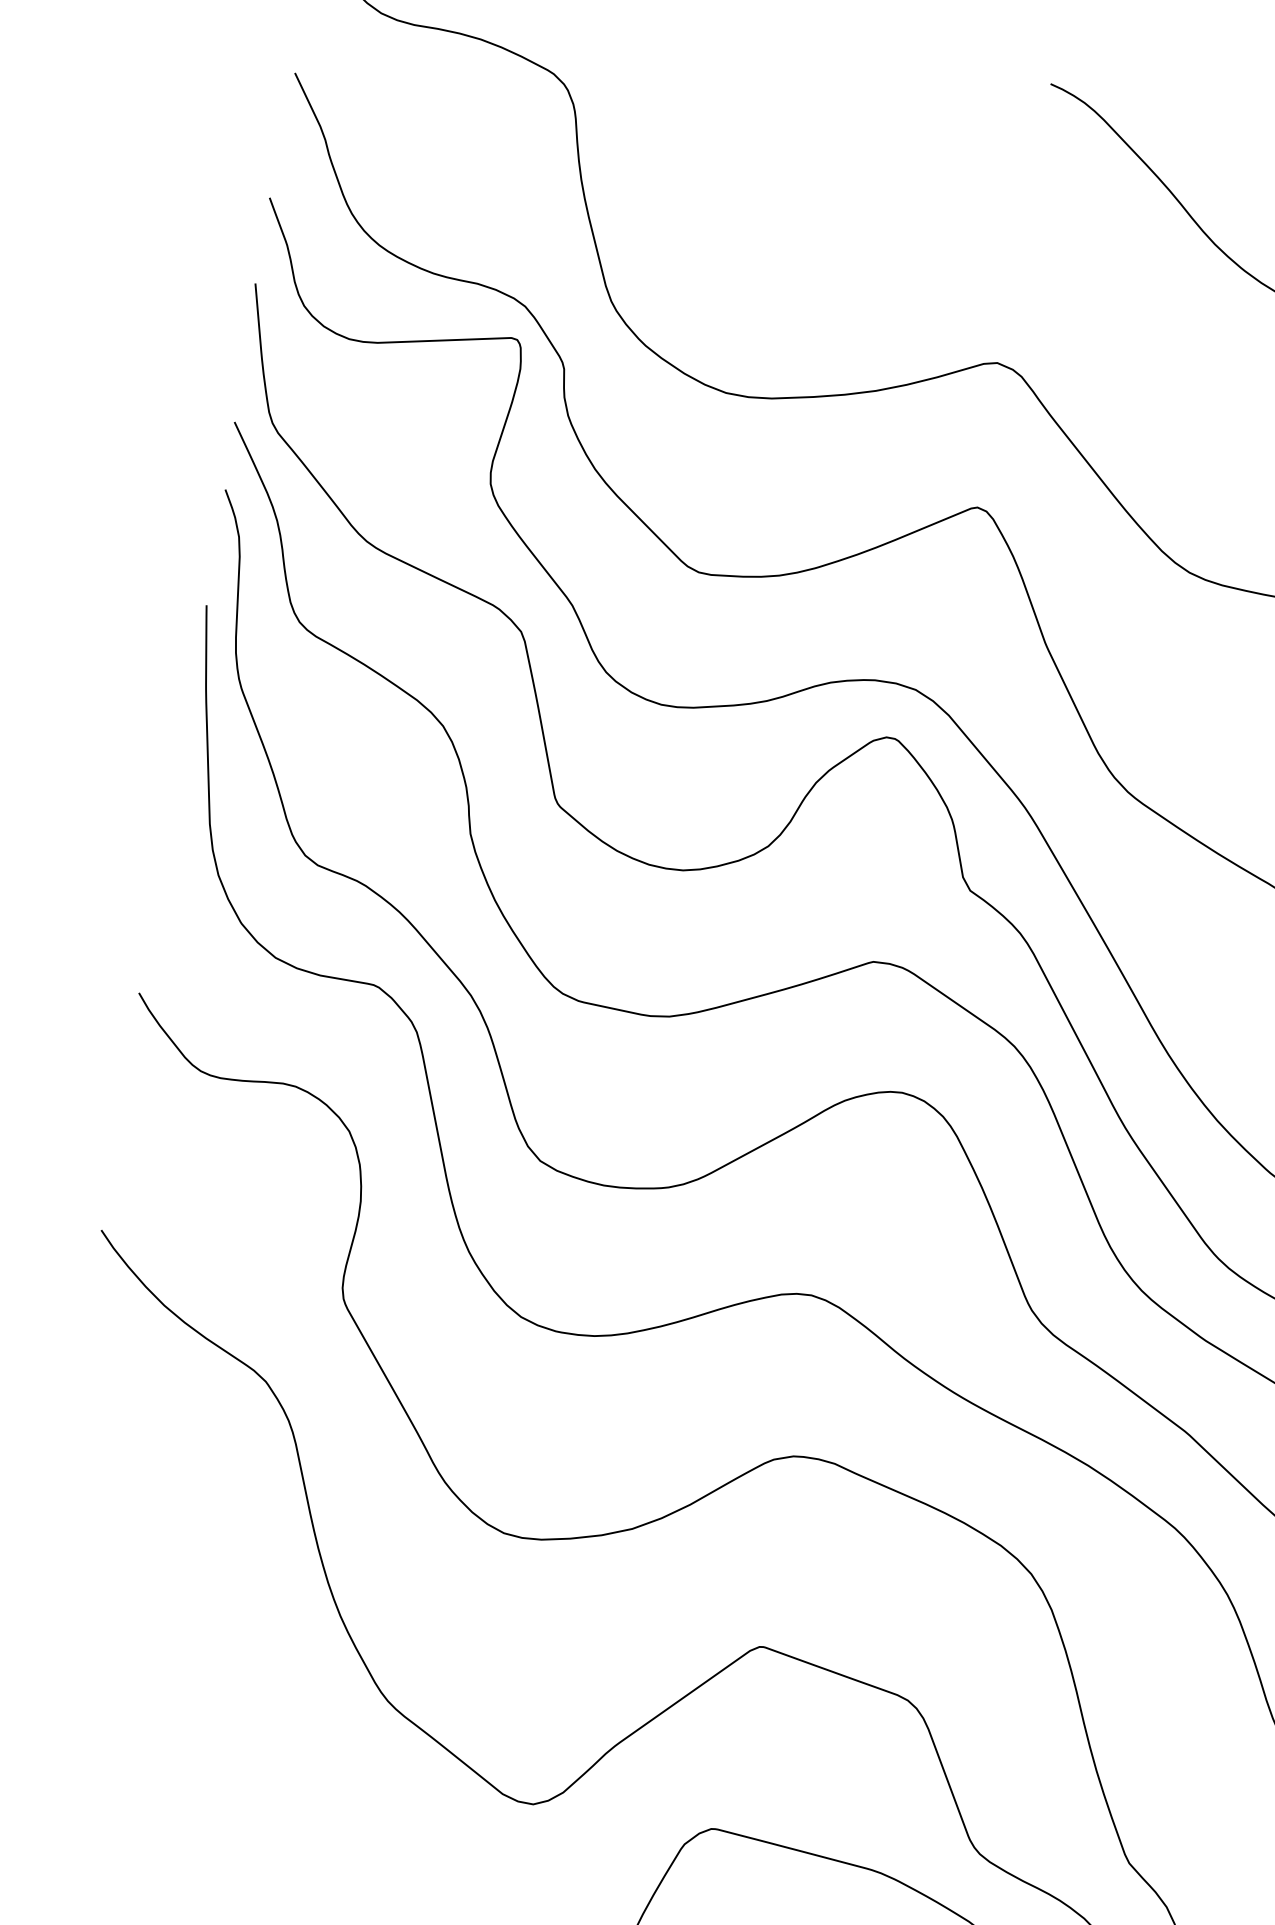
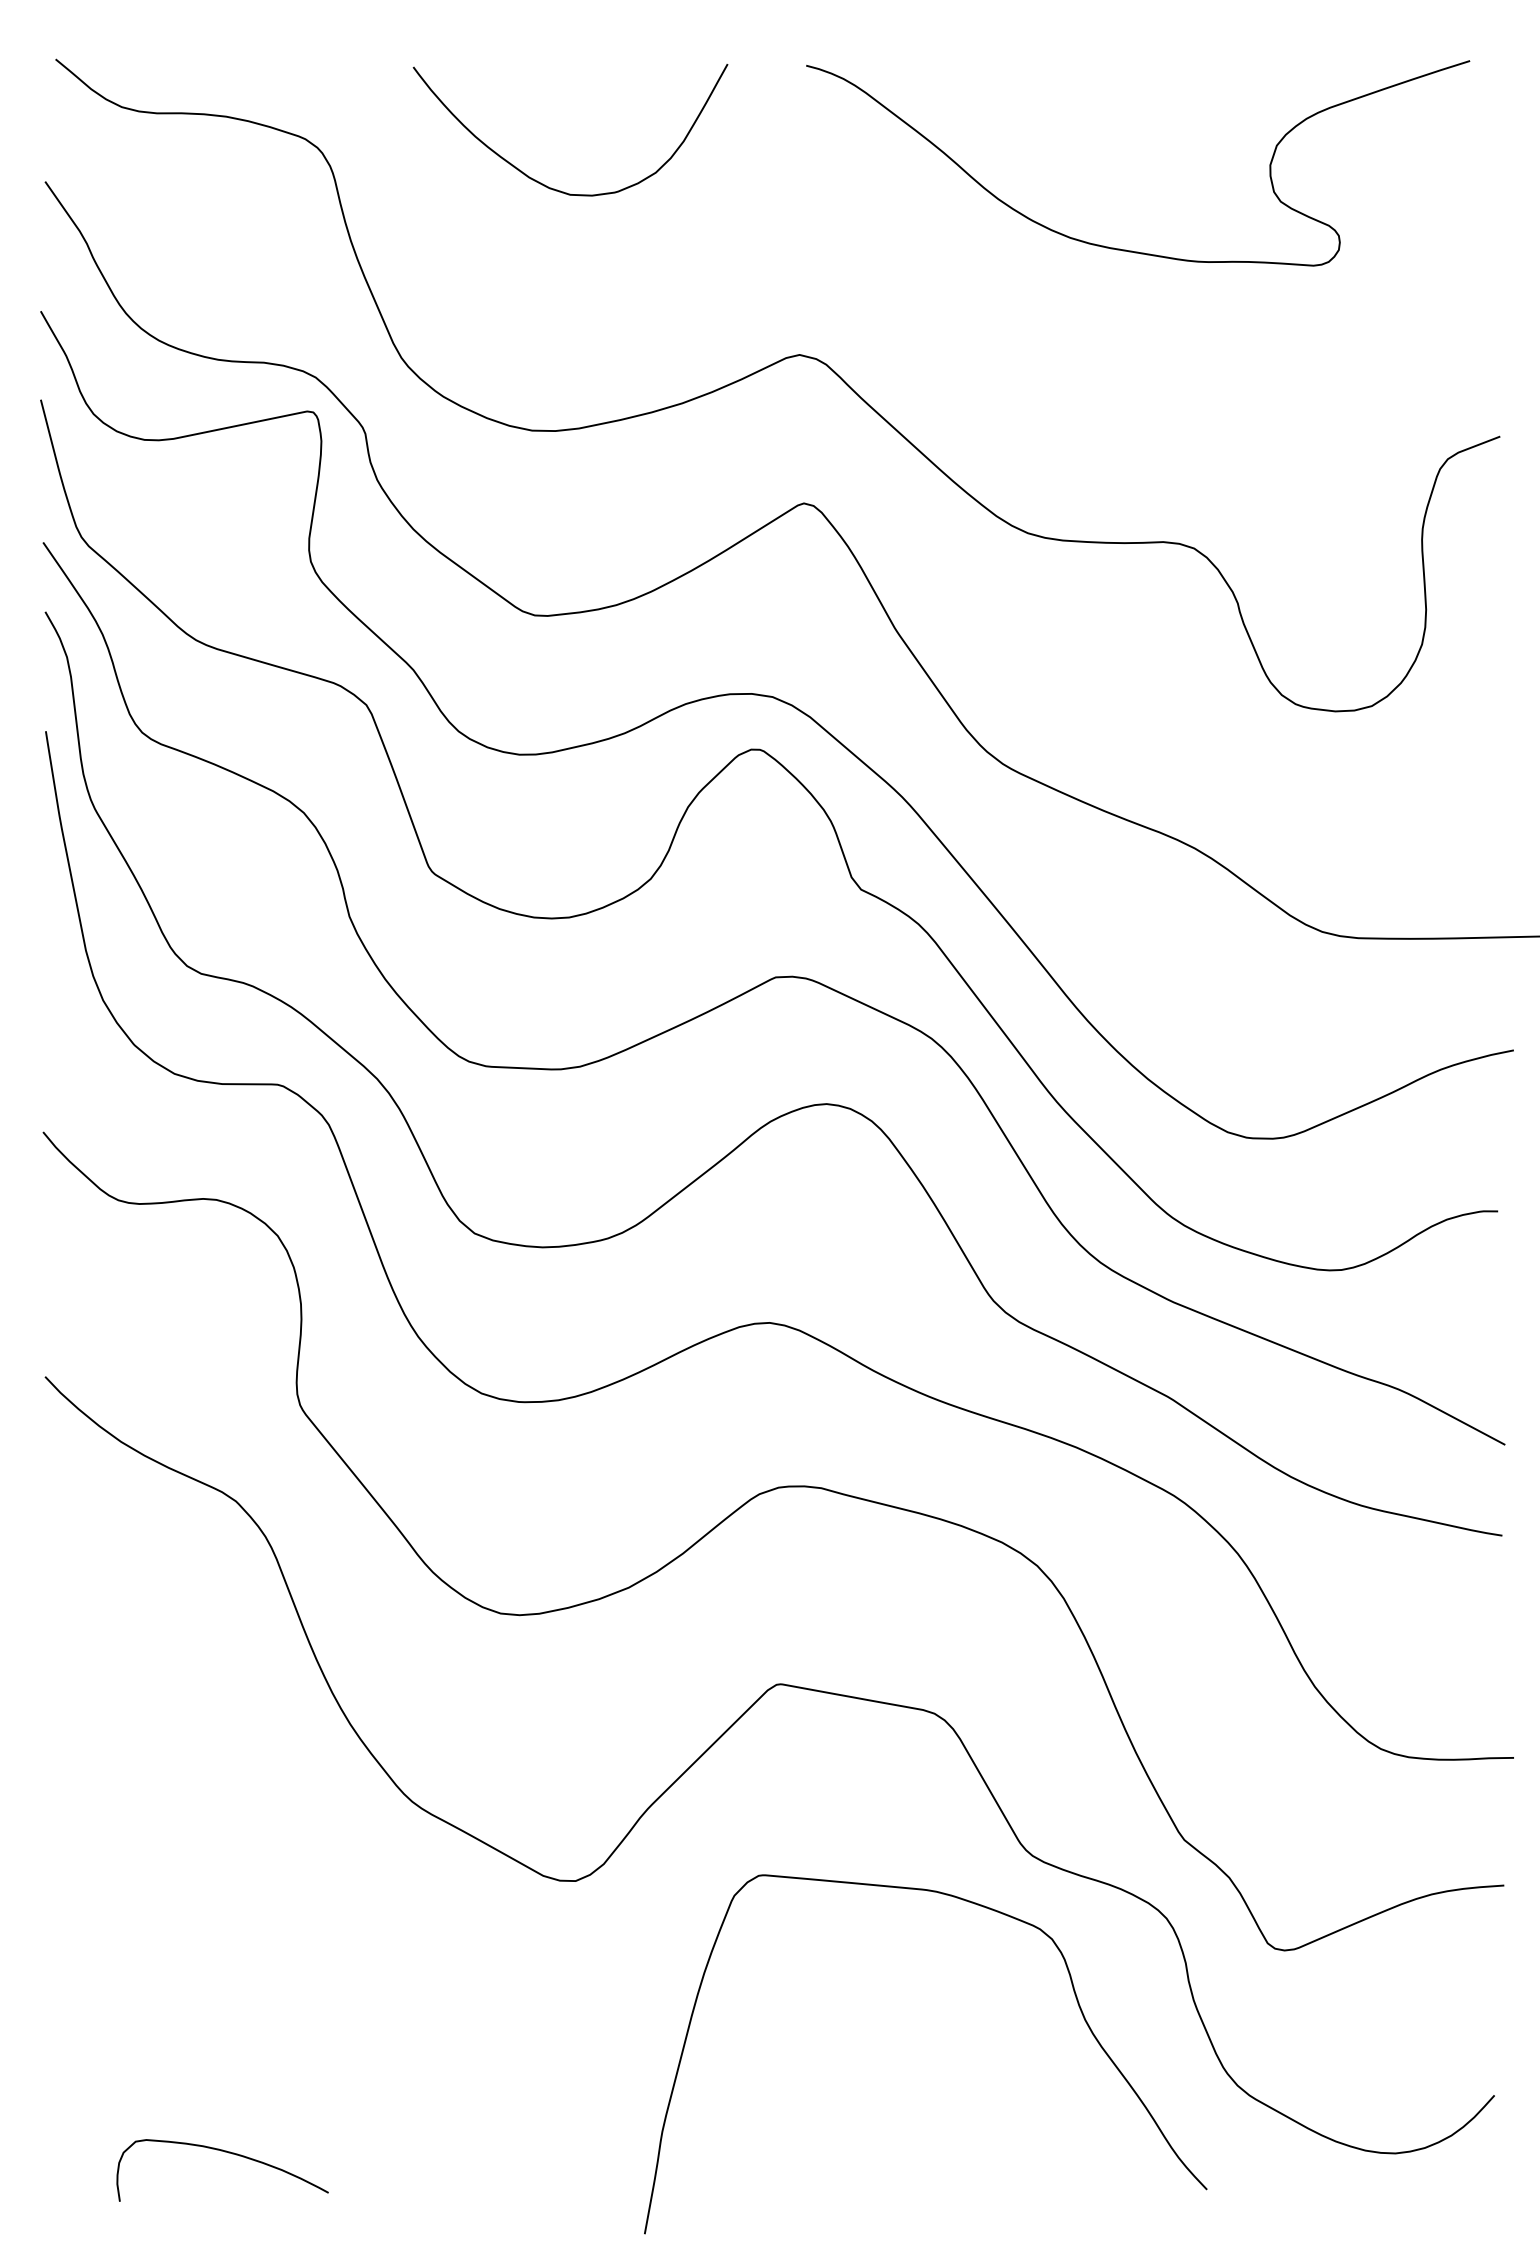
curve: (775, 154) -> (541, 182), added

